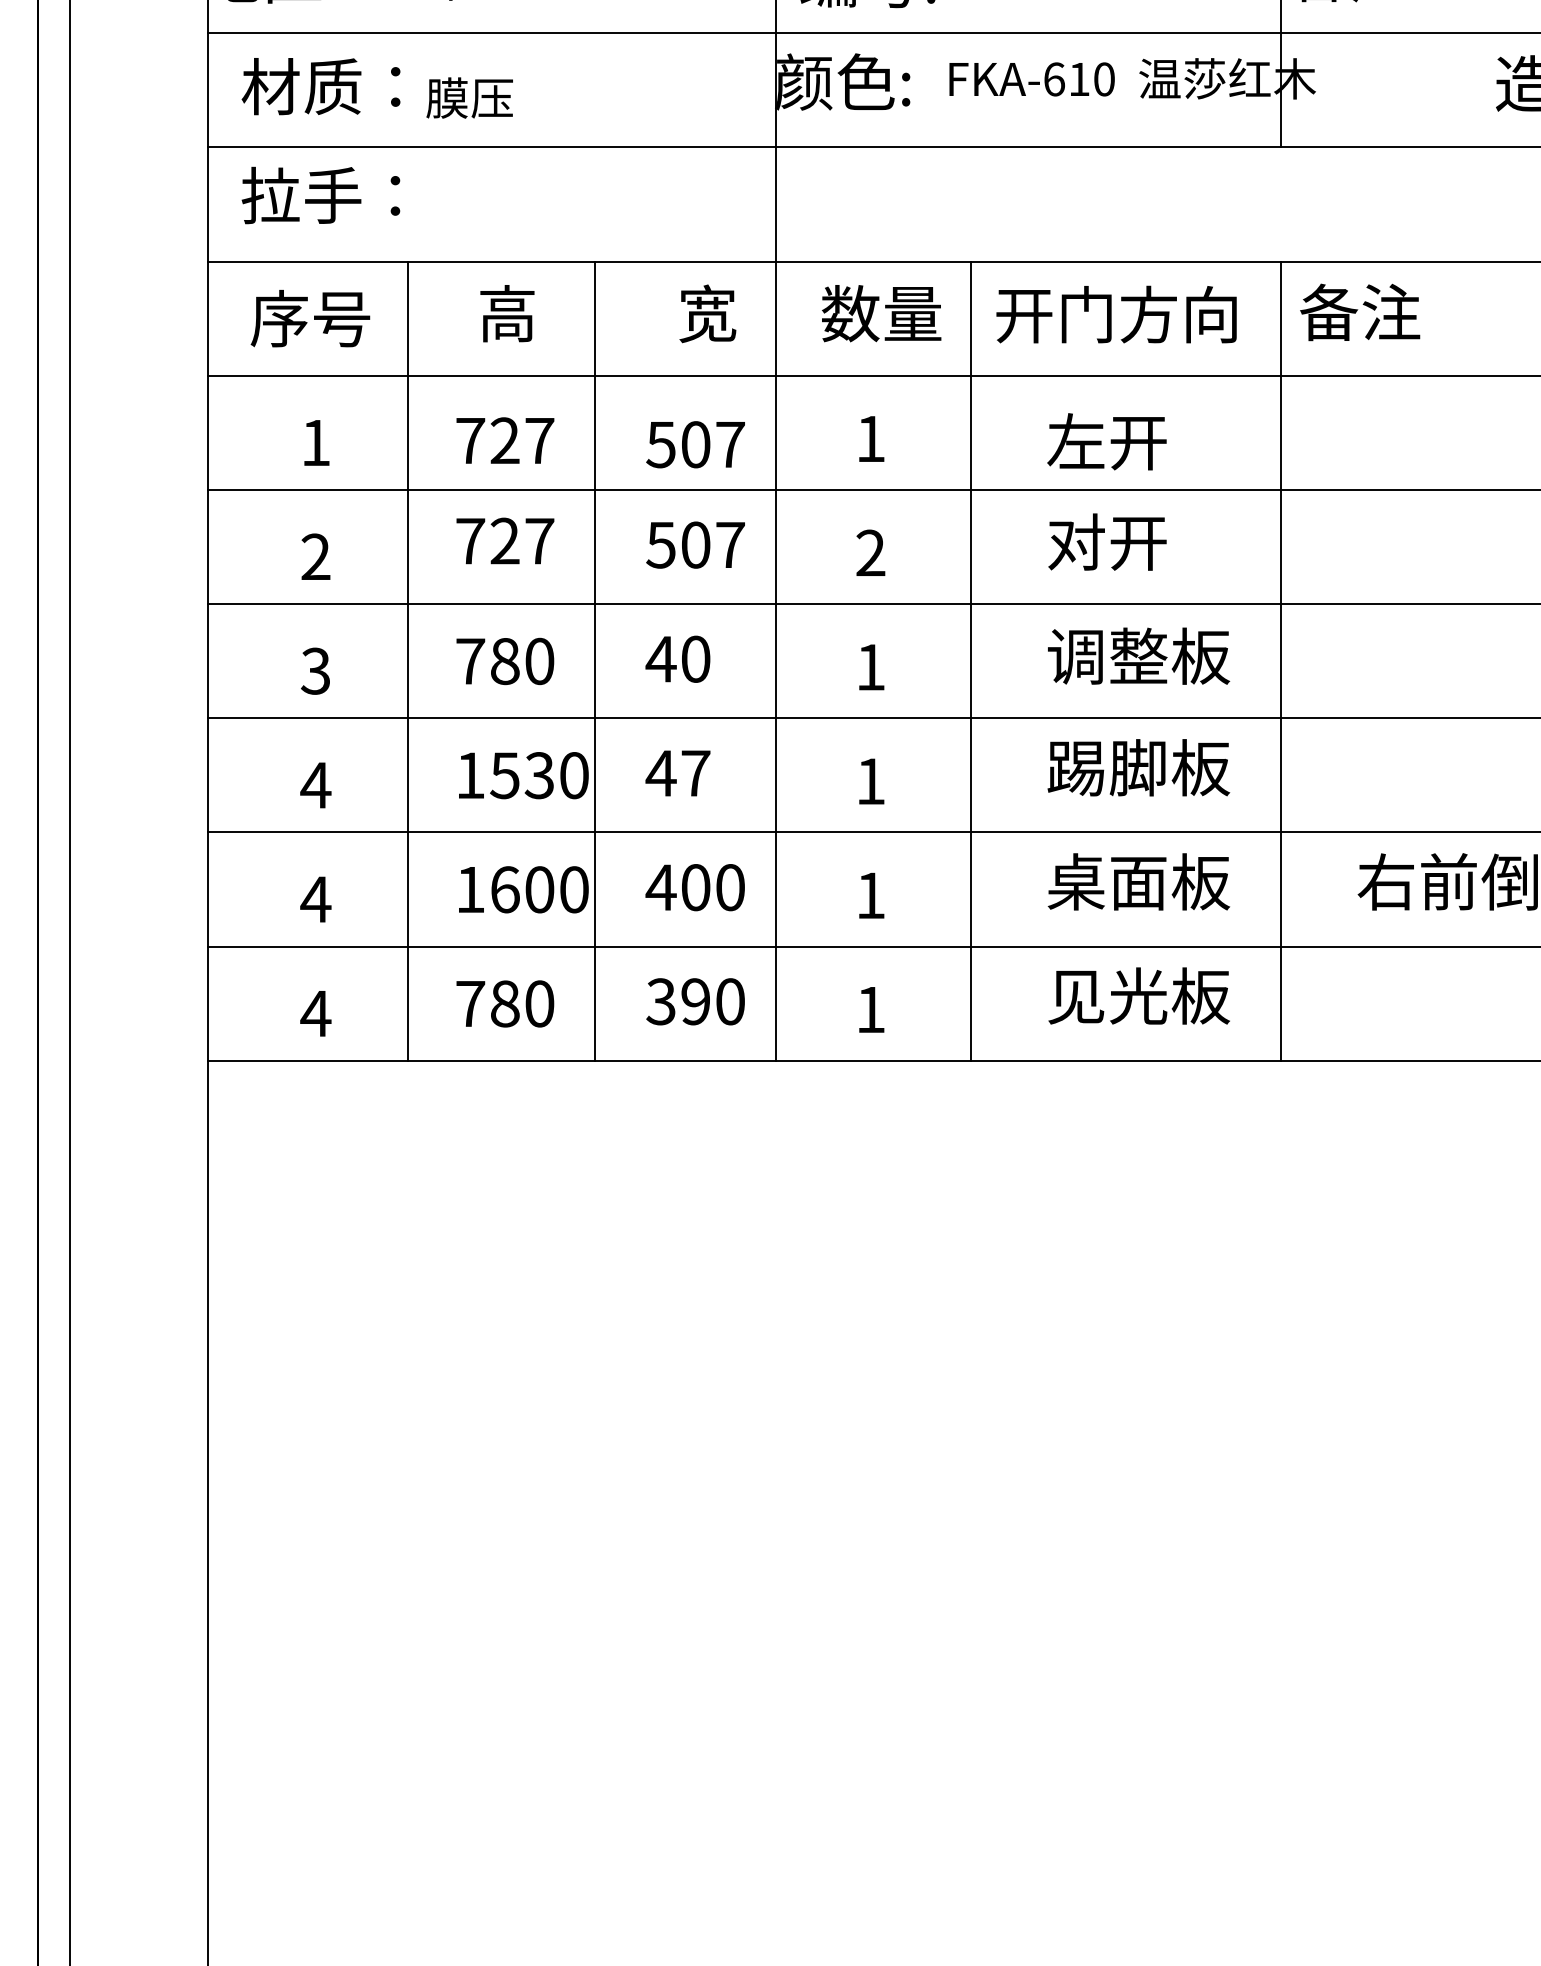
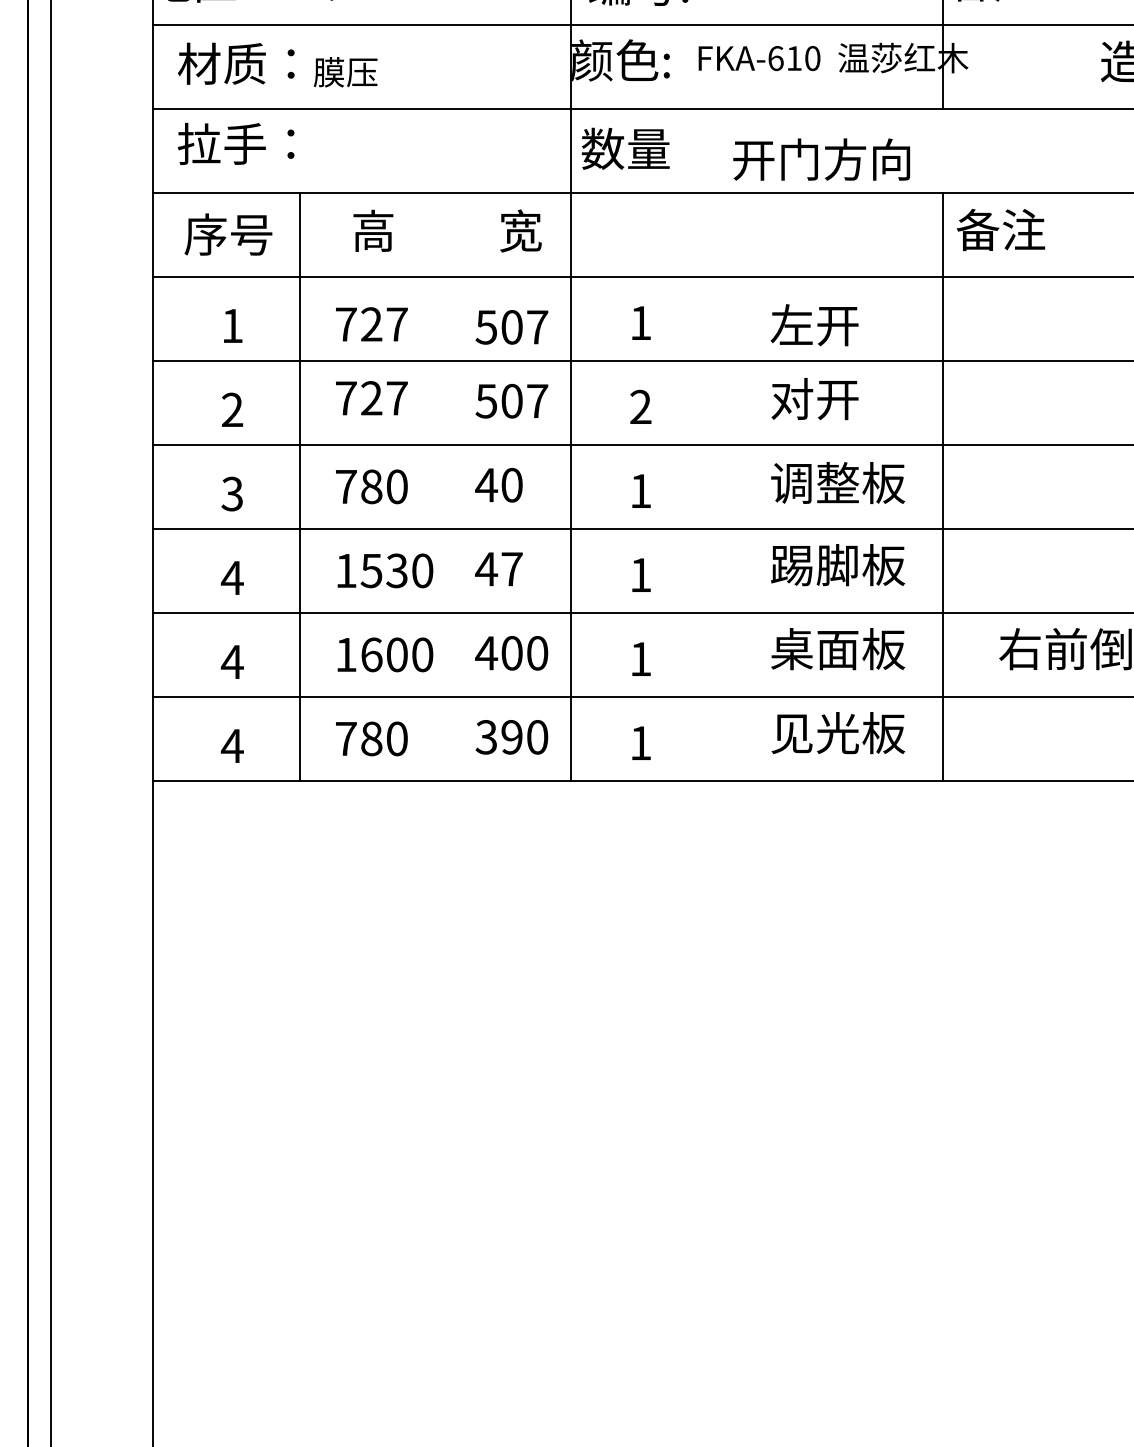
text: (881, 313) -> (625, 148), moved
text: (1116, 314) -> (821, 159), moved
line: (594, 660) -> (437, 486), removed
line: (970, 660) -> (714, 486), removed

